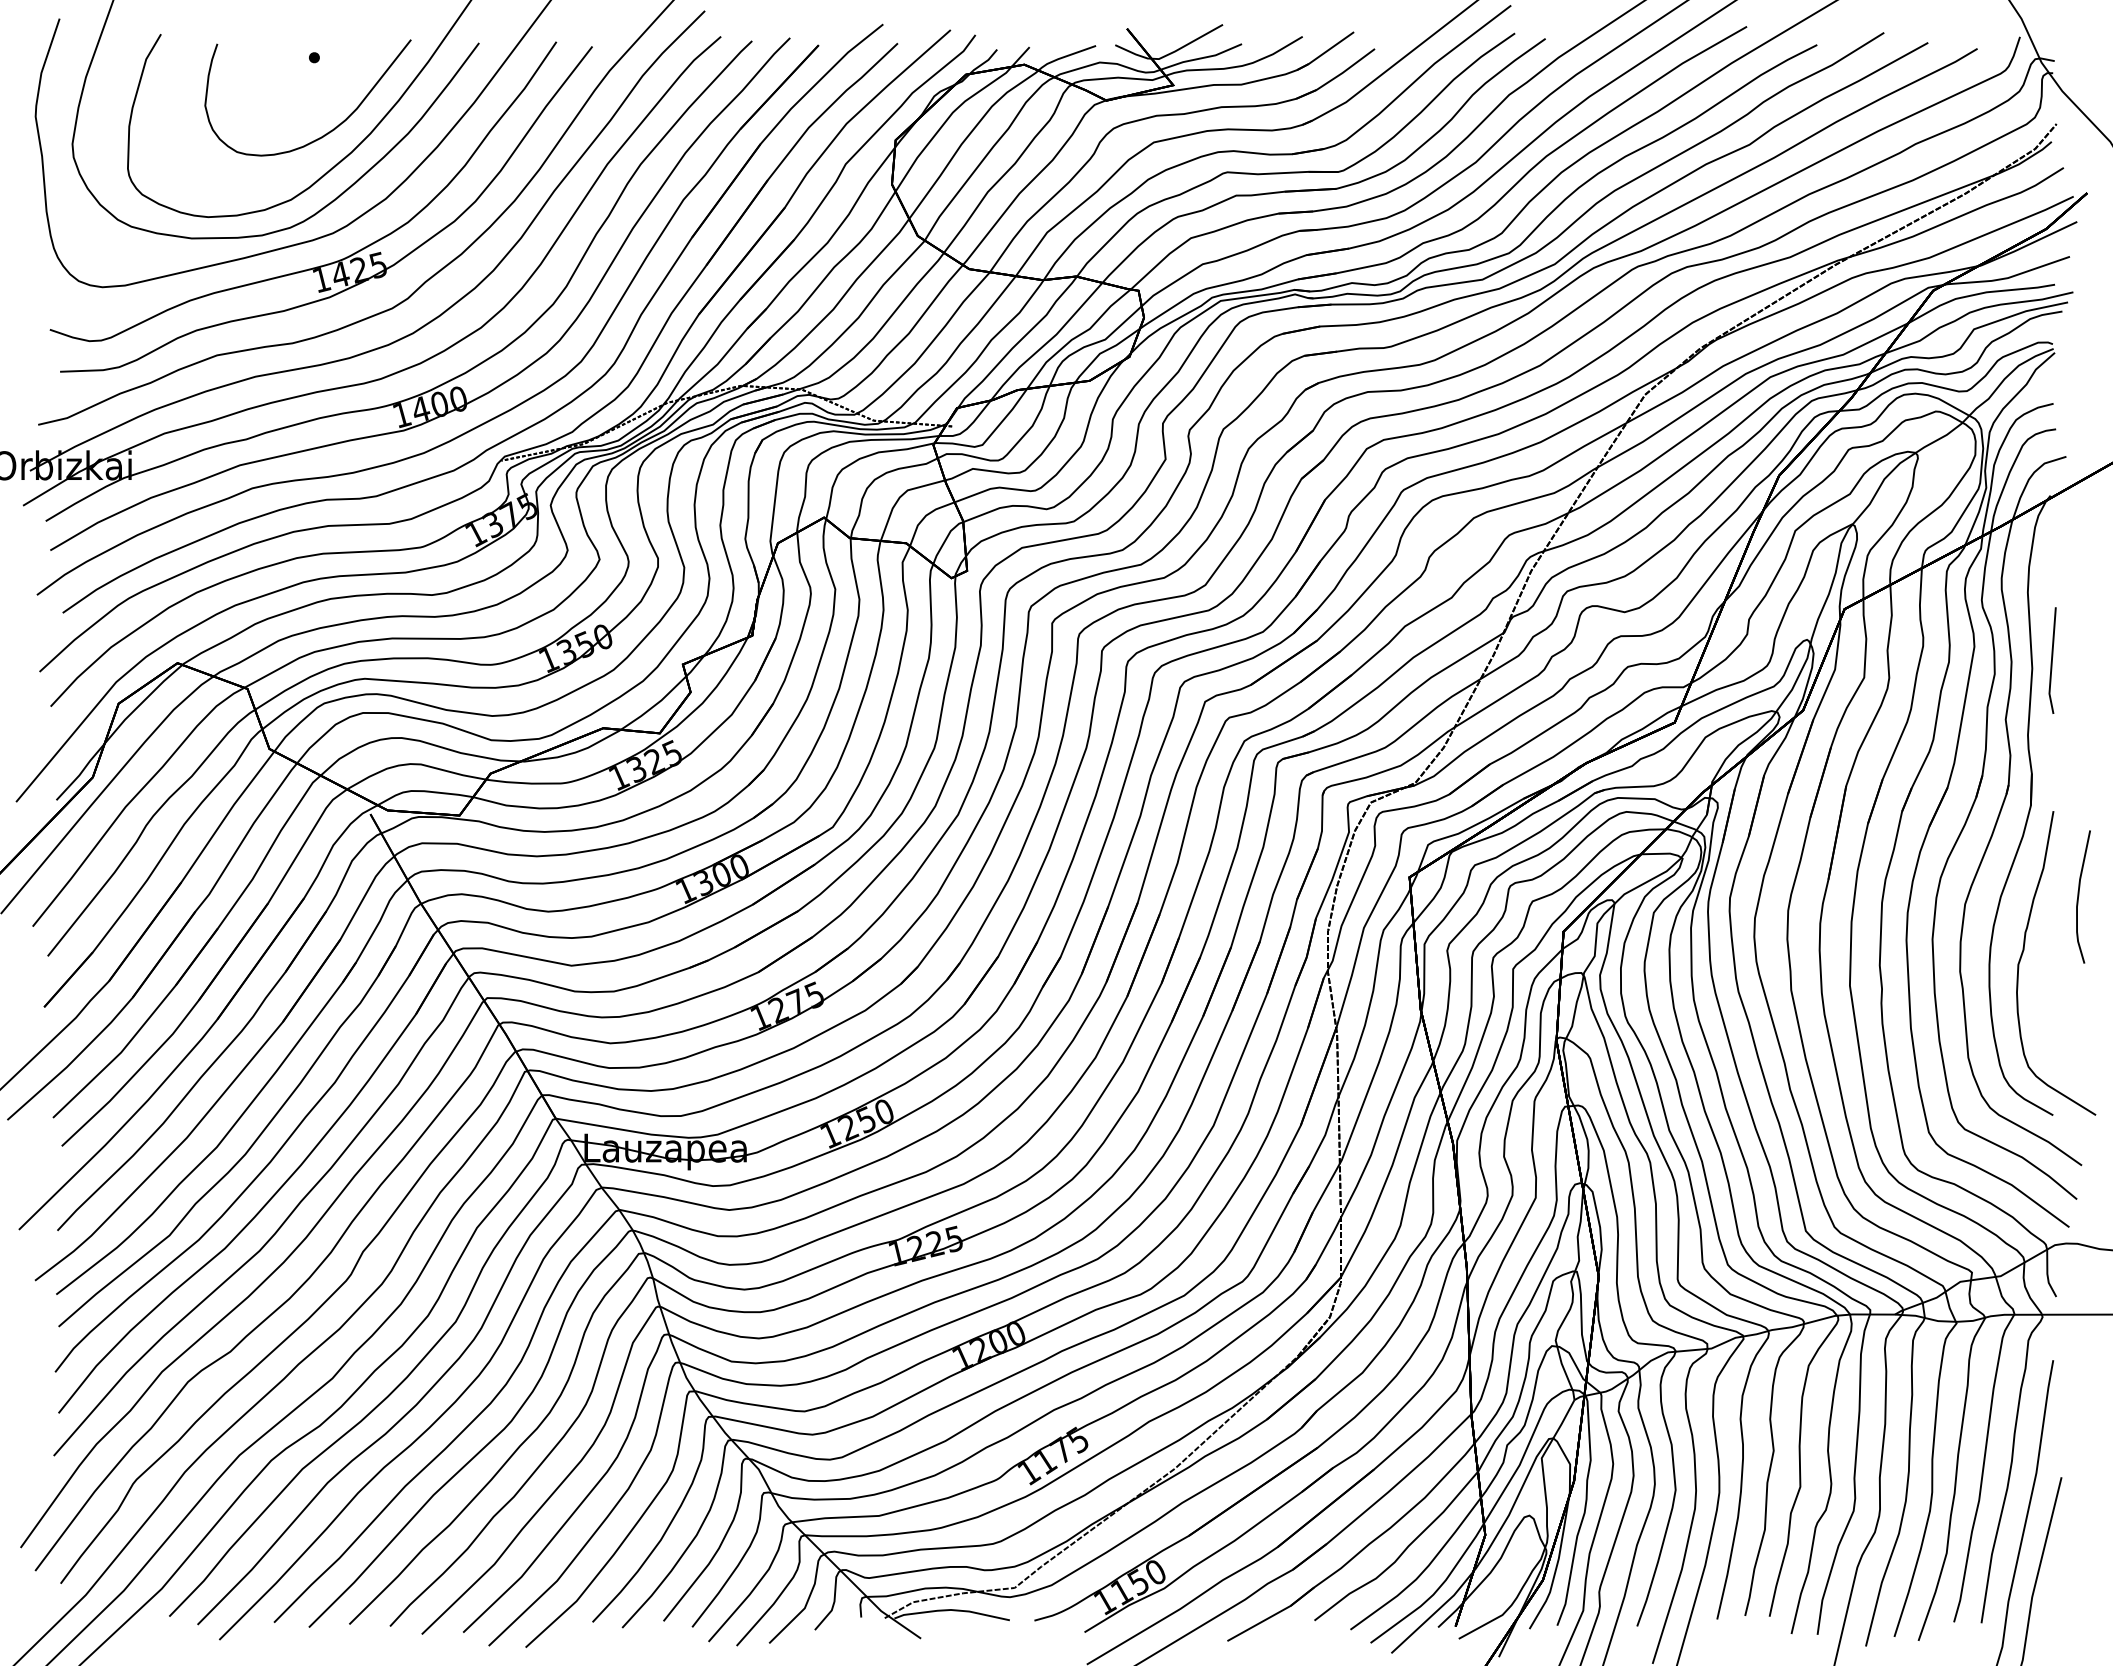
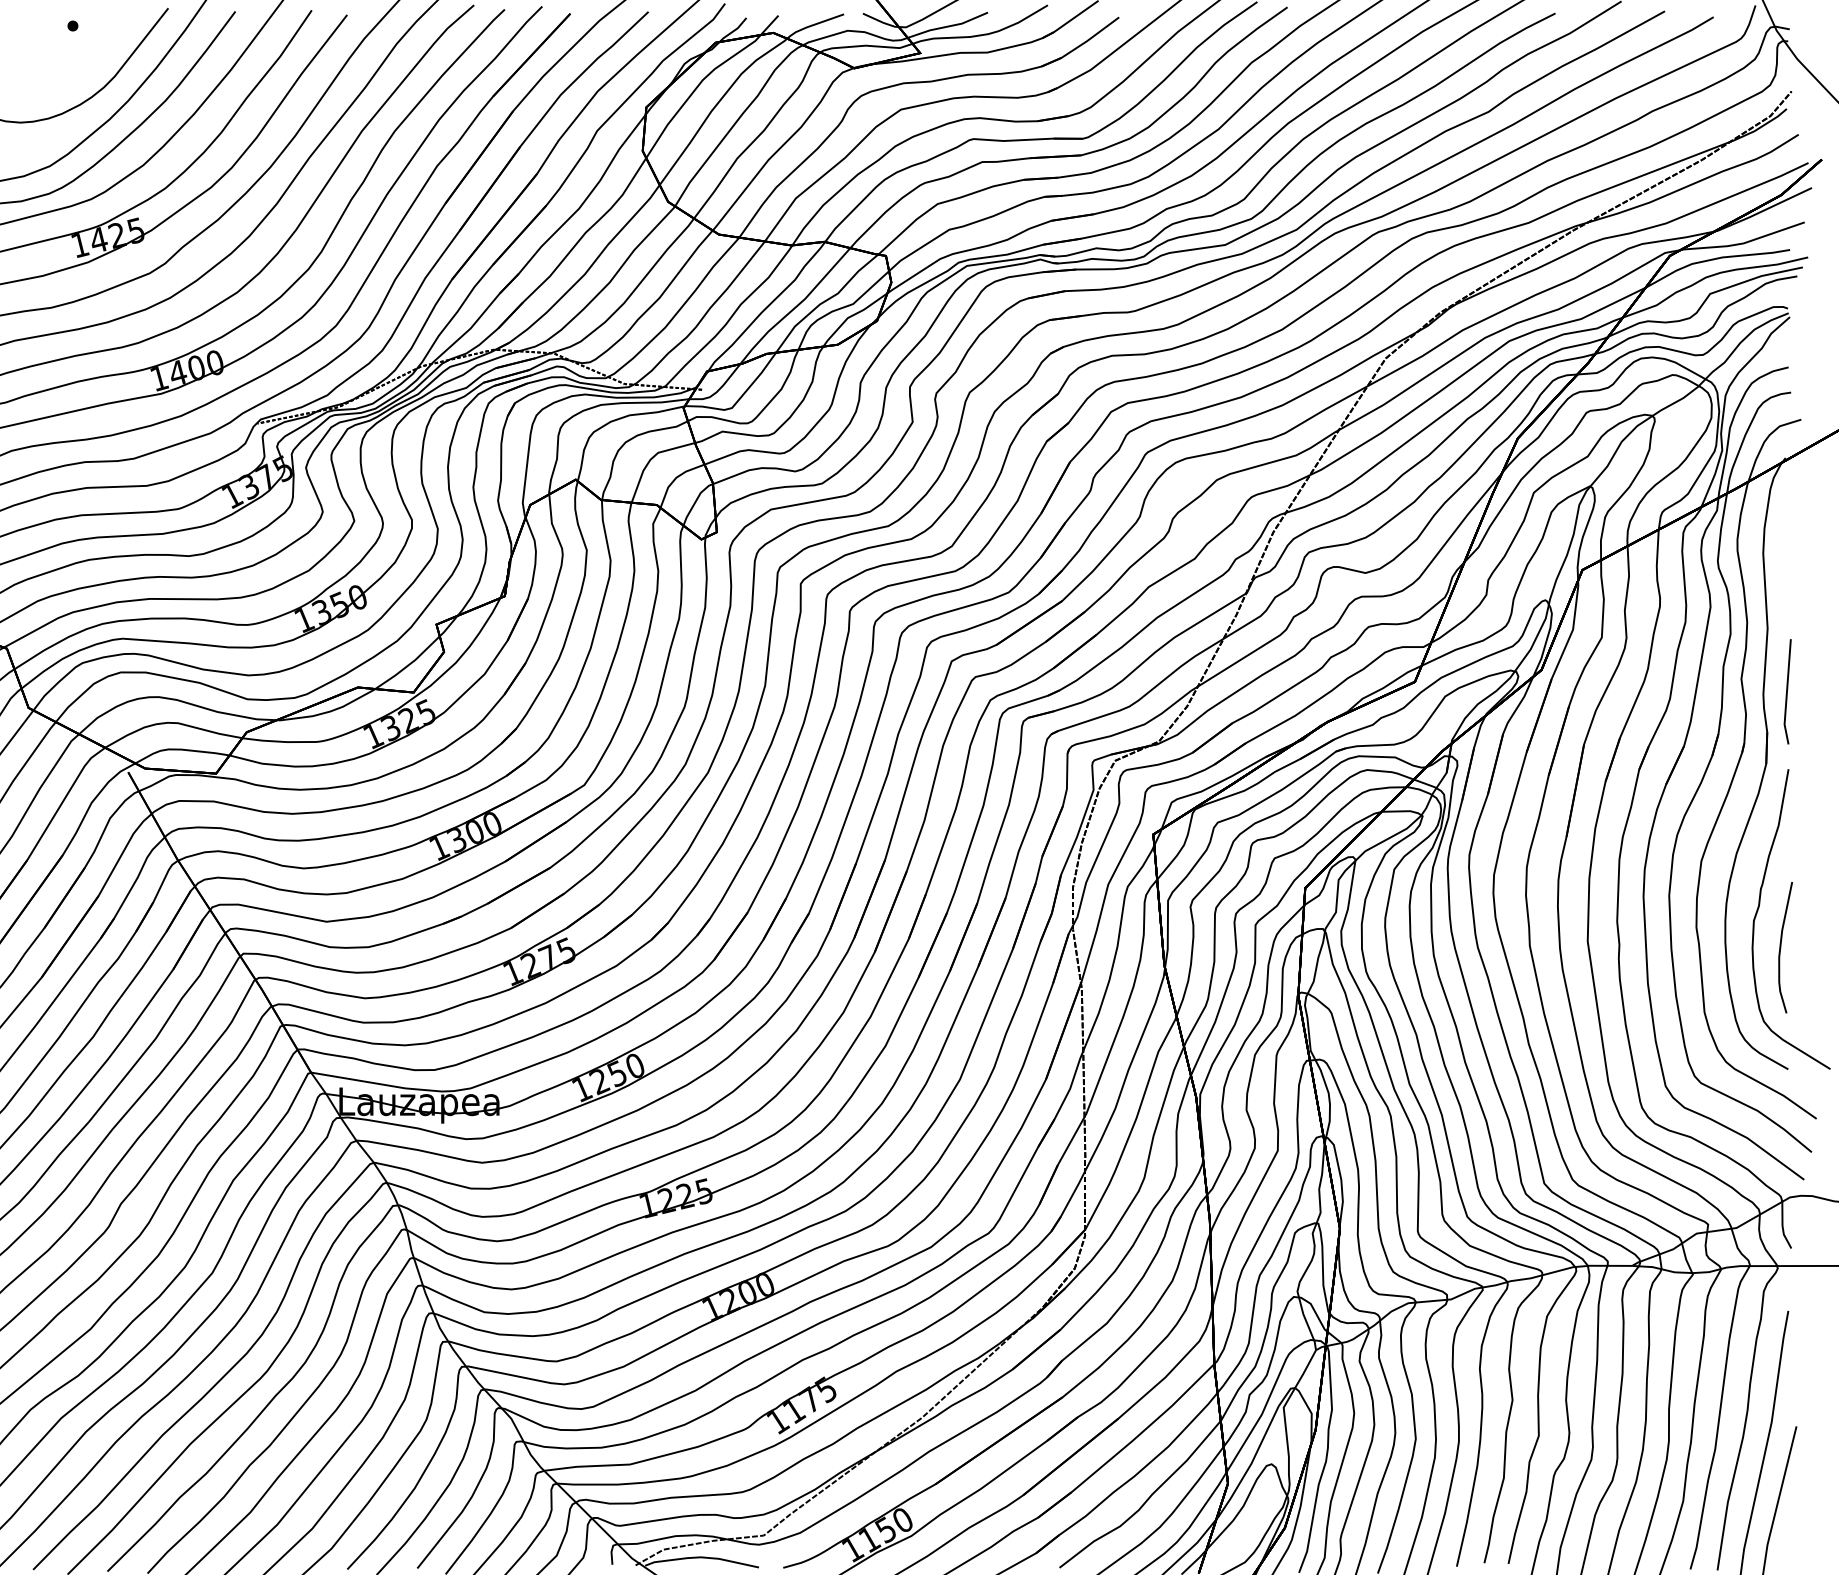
line: (2052, 660) -> (1787, 691), moved
curve: (2079, 896) -> (1781, 947), moved

